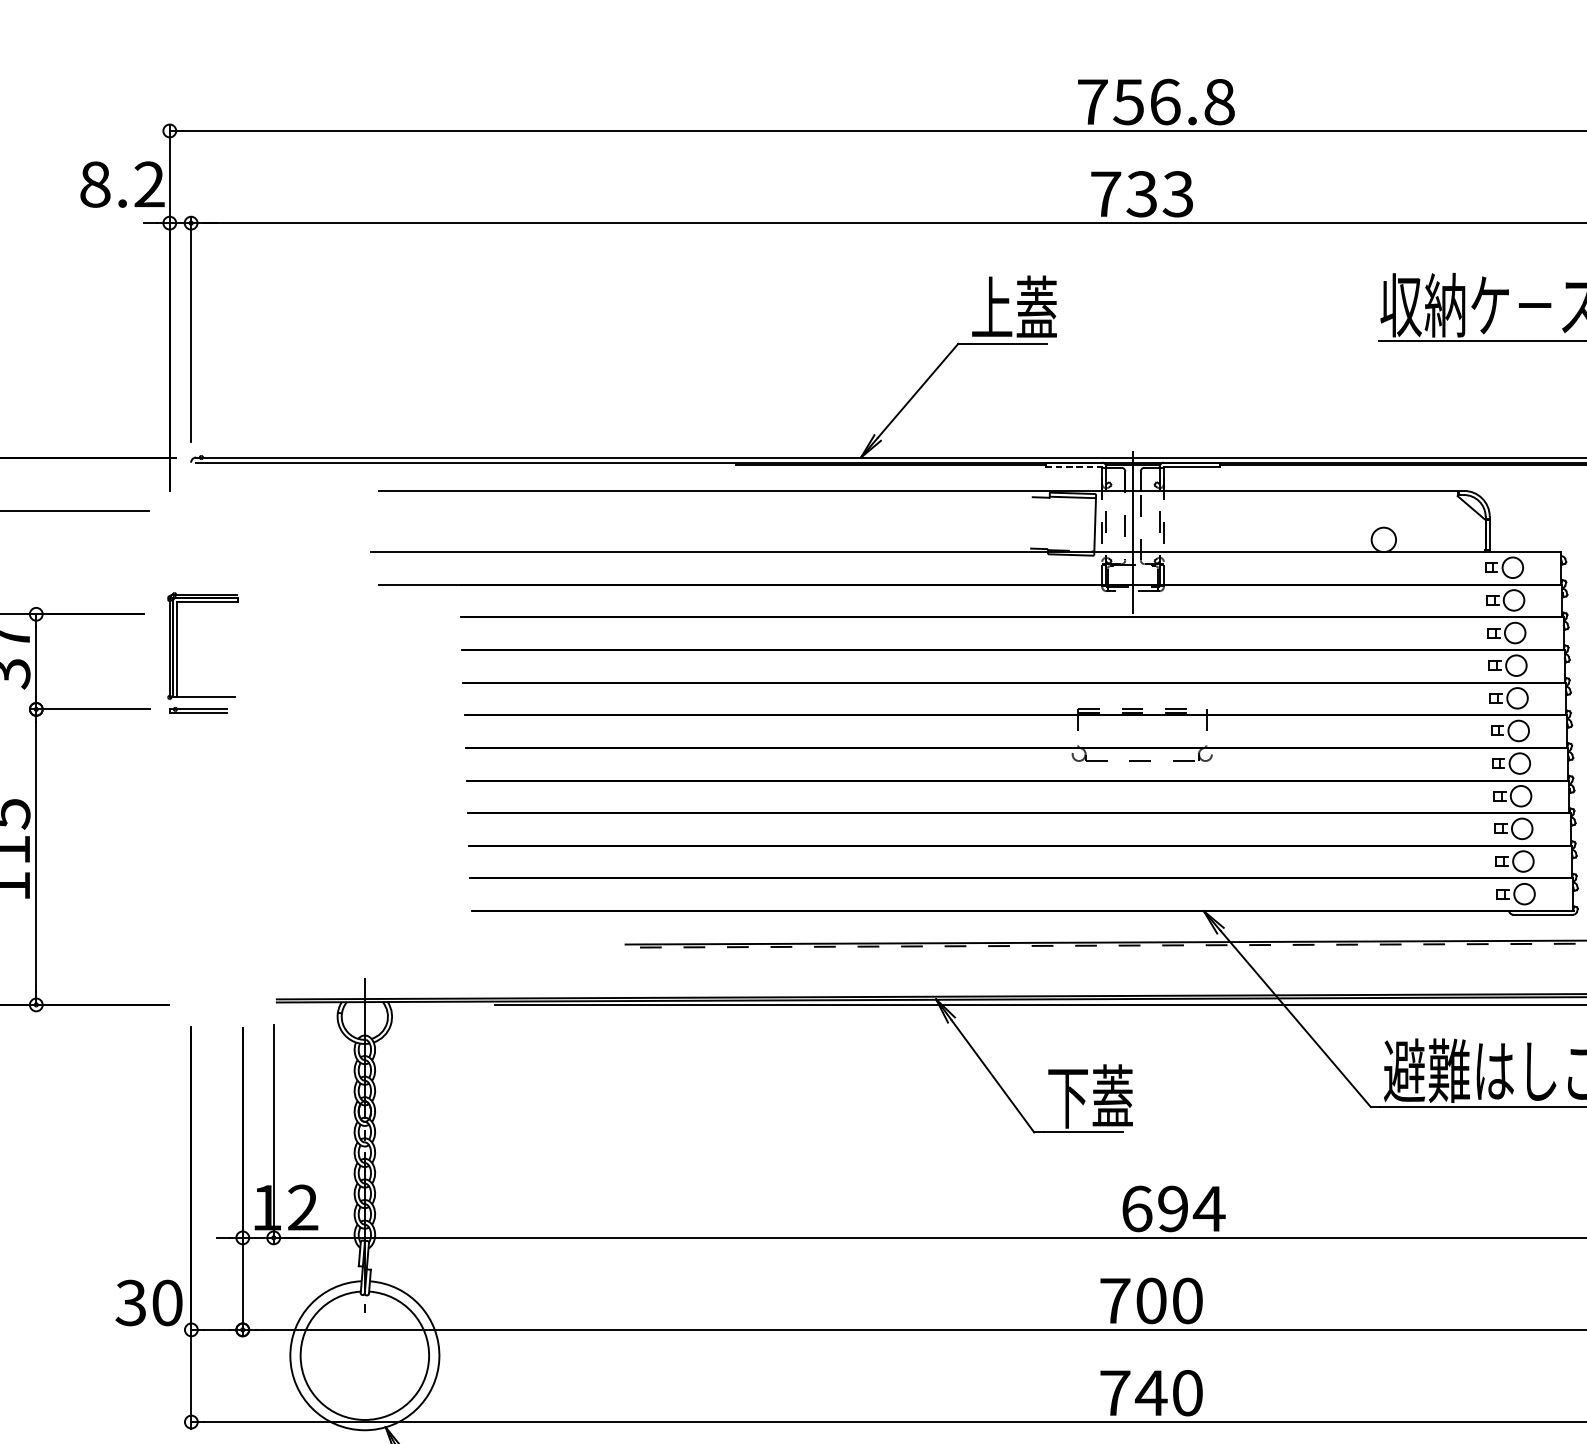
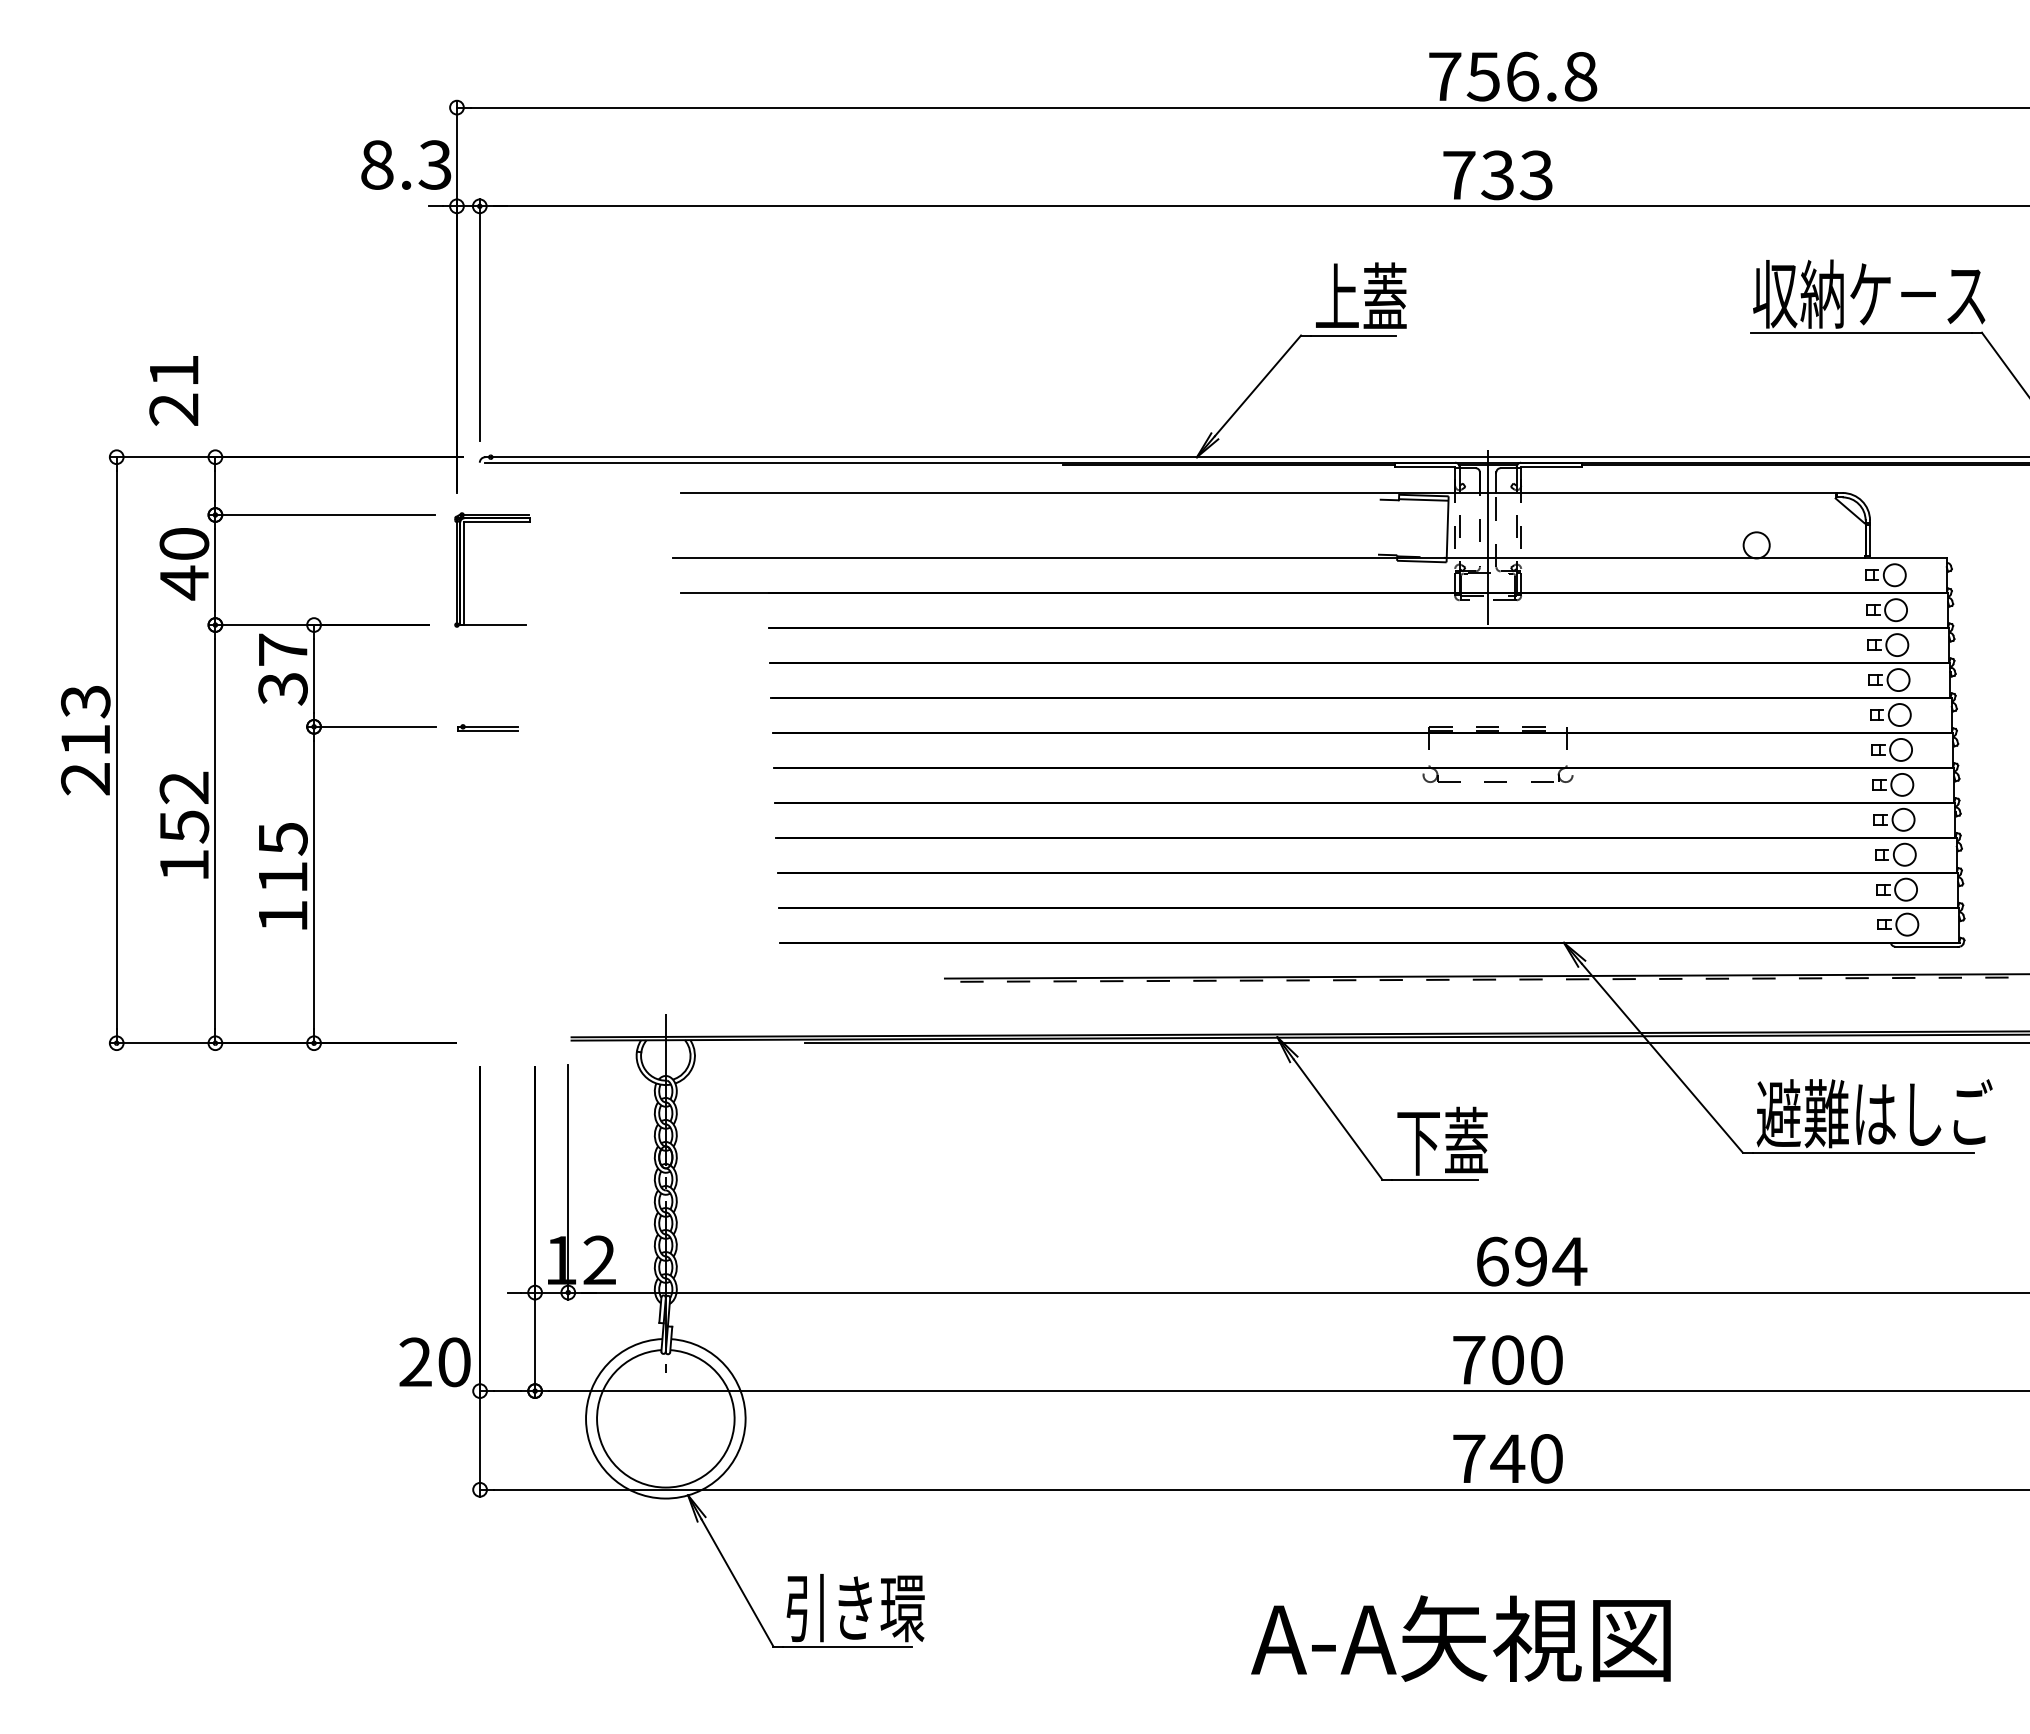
text: (148, 184) -> (434, 164), 8.2 -> 8.3
line: (1074, 467) -> (1425, 467), dashed -> solid
part: (176, 645) -> (464, 569), moved
text: (130, 1303) -> (414, 1362), 30 -> 20

